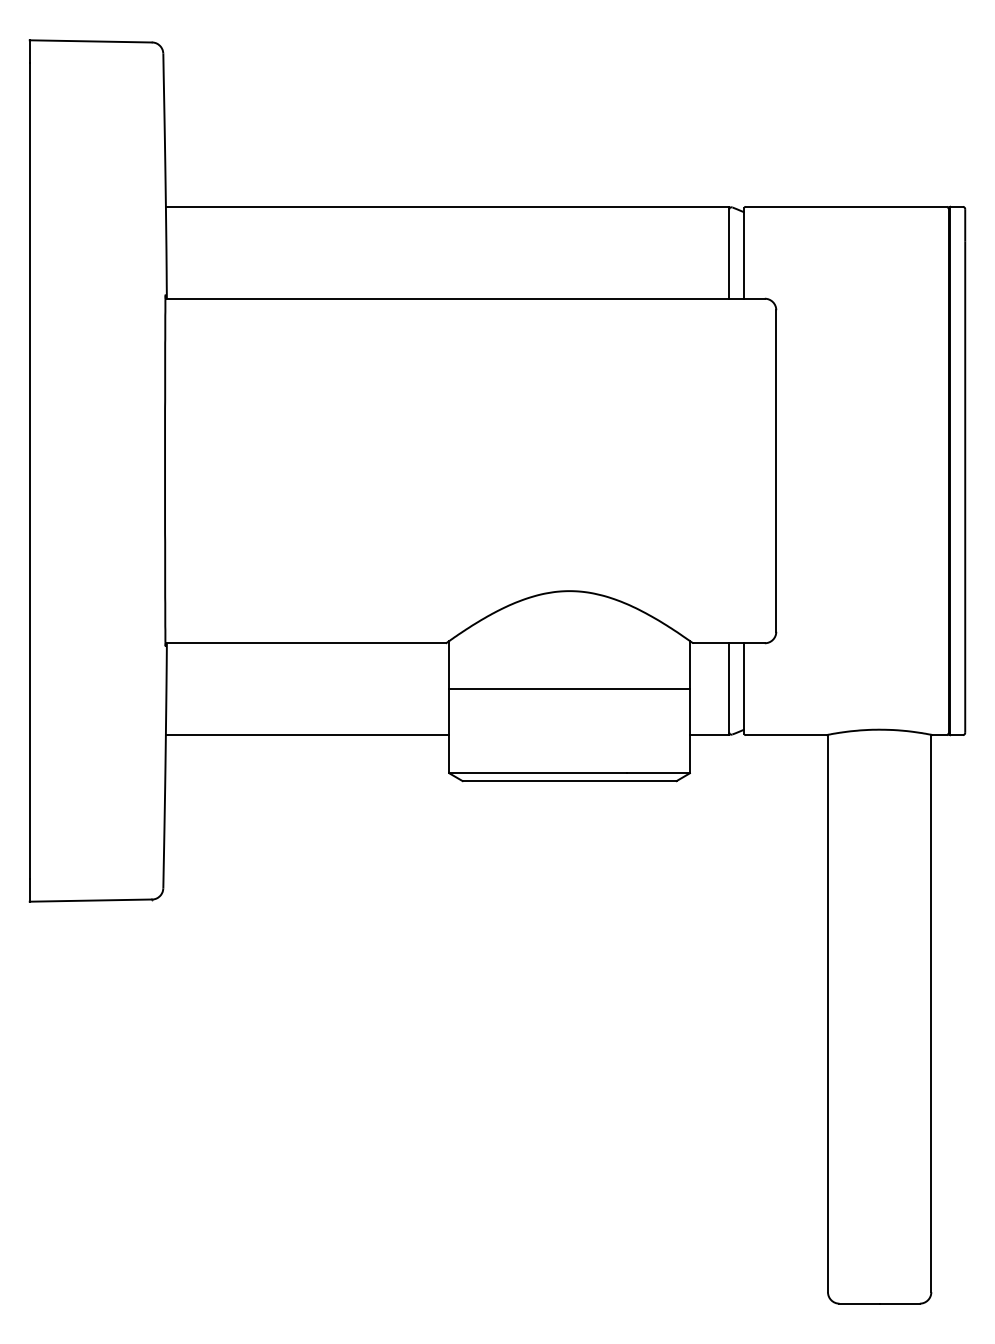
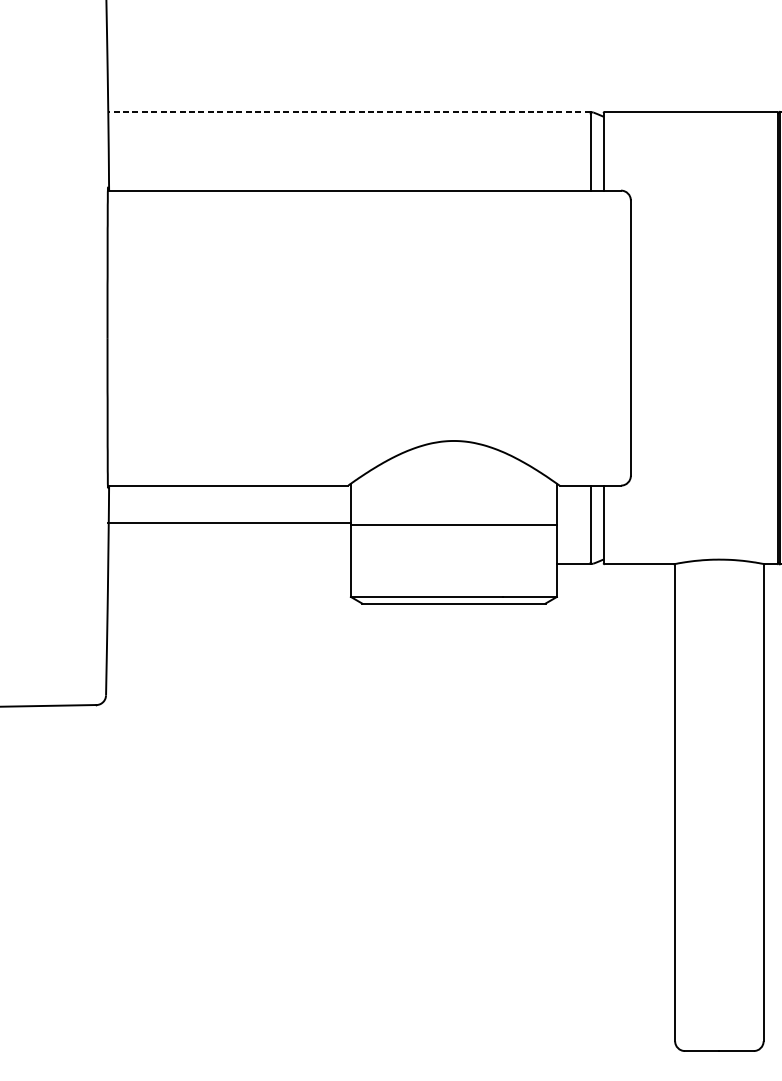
line: (447, 206) -> (349, 111), solid -> dashed
line: (307, 735) -> (229, 523), moved

